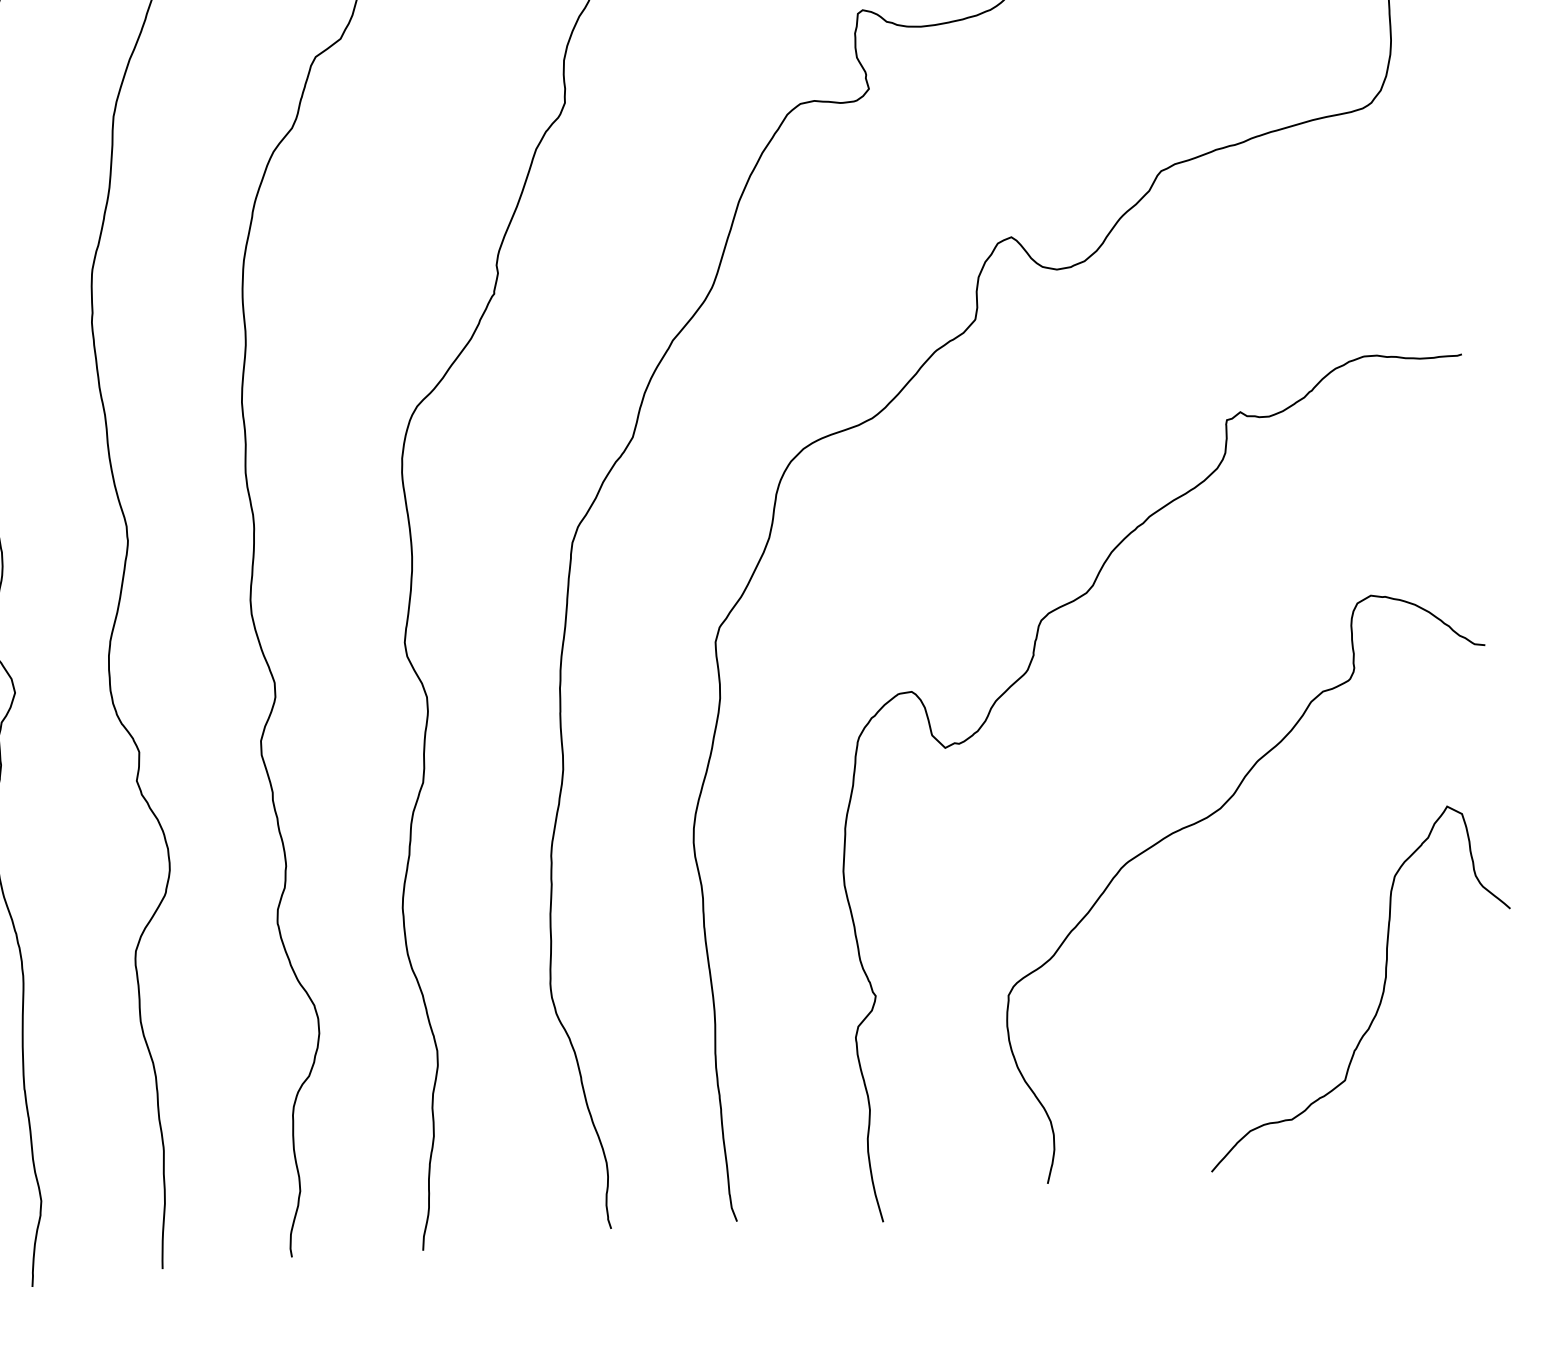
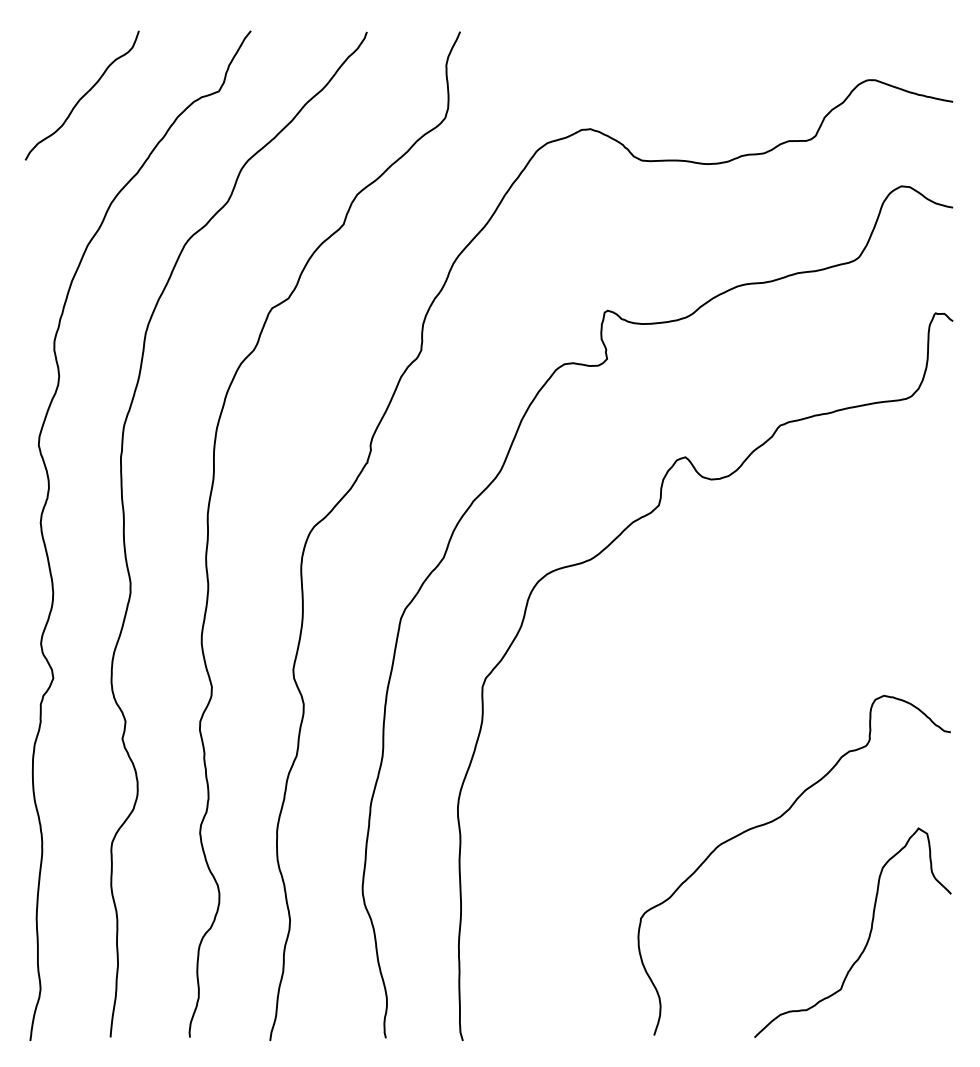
curve: (1030, 669) -> (672, 721), removed

